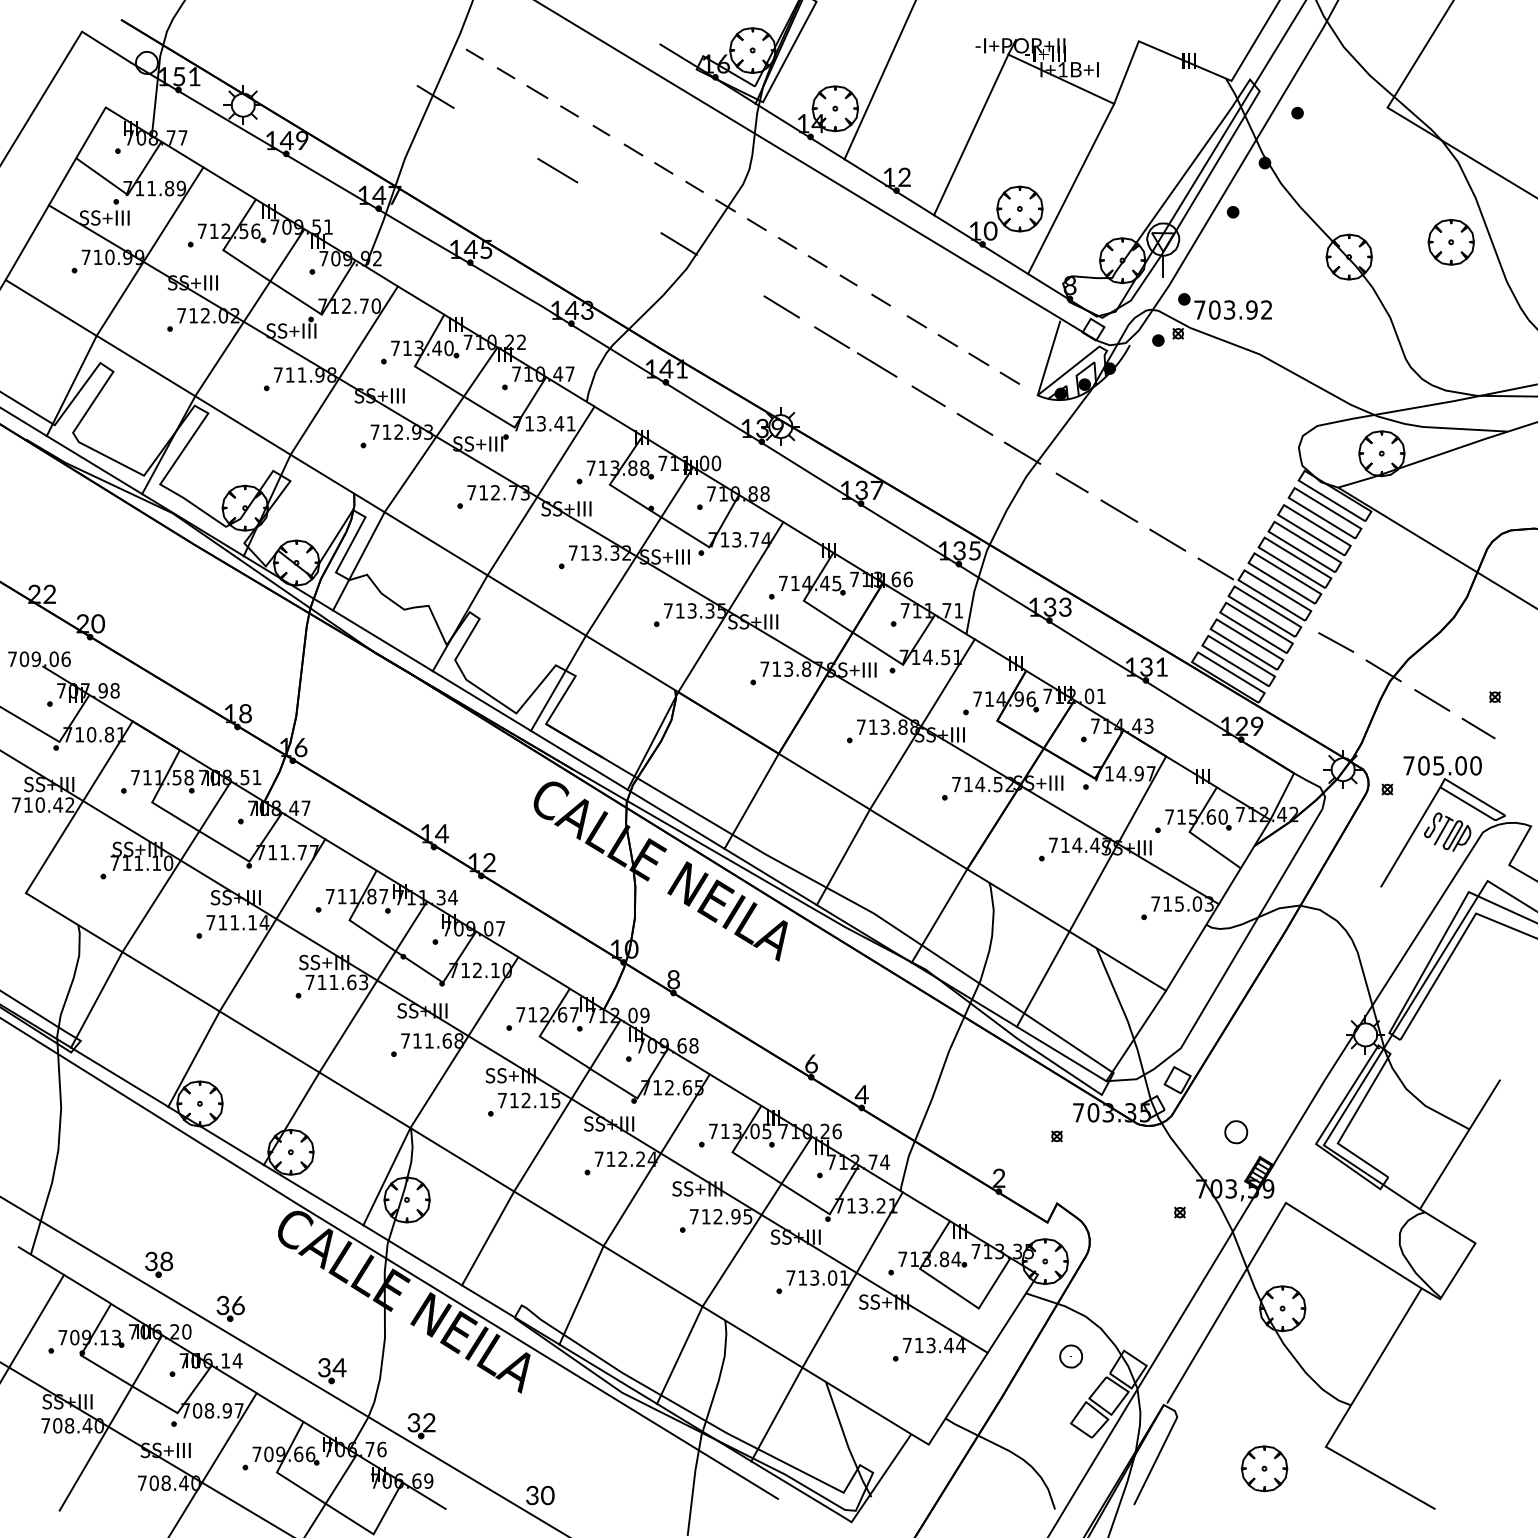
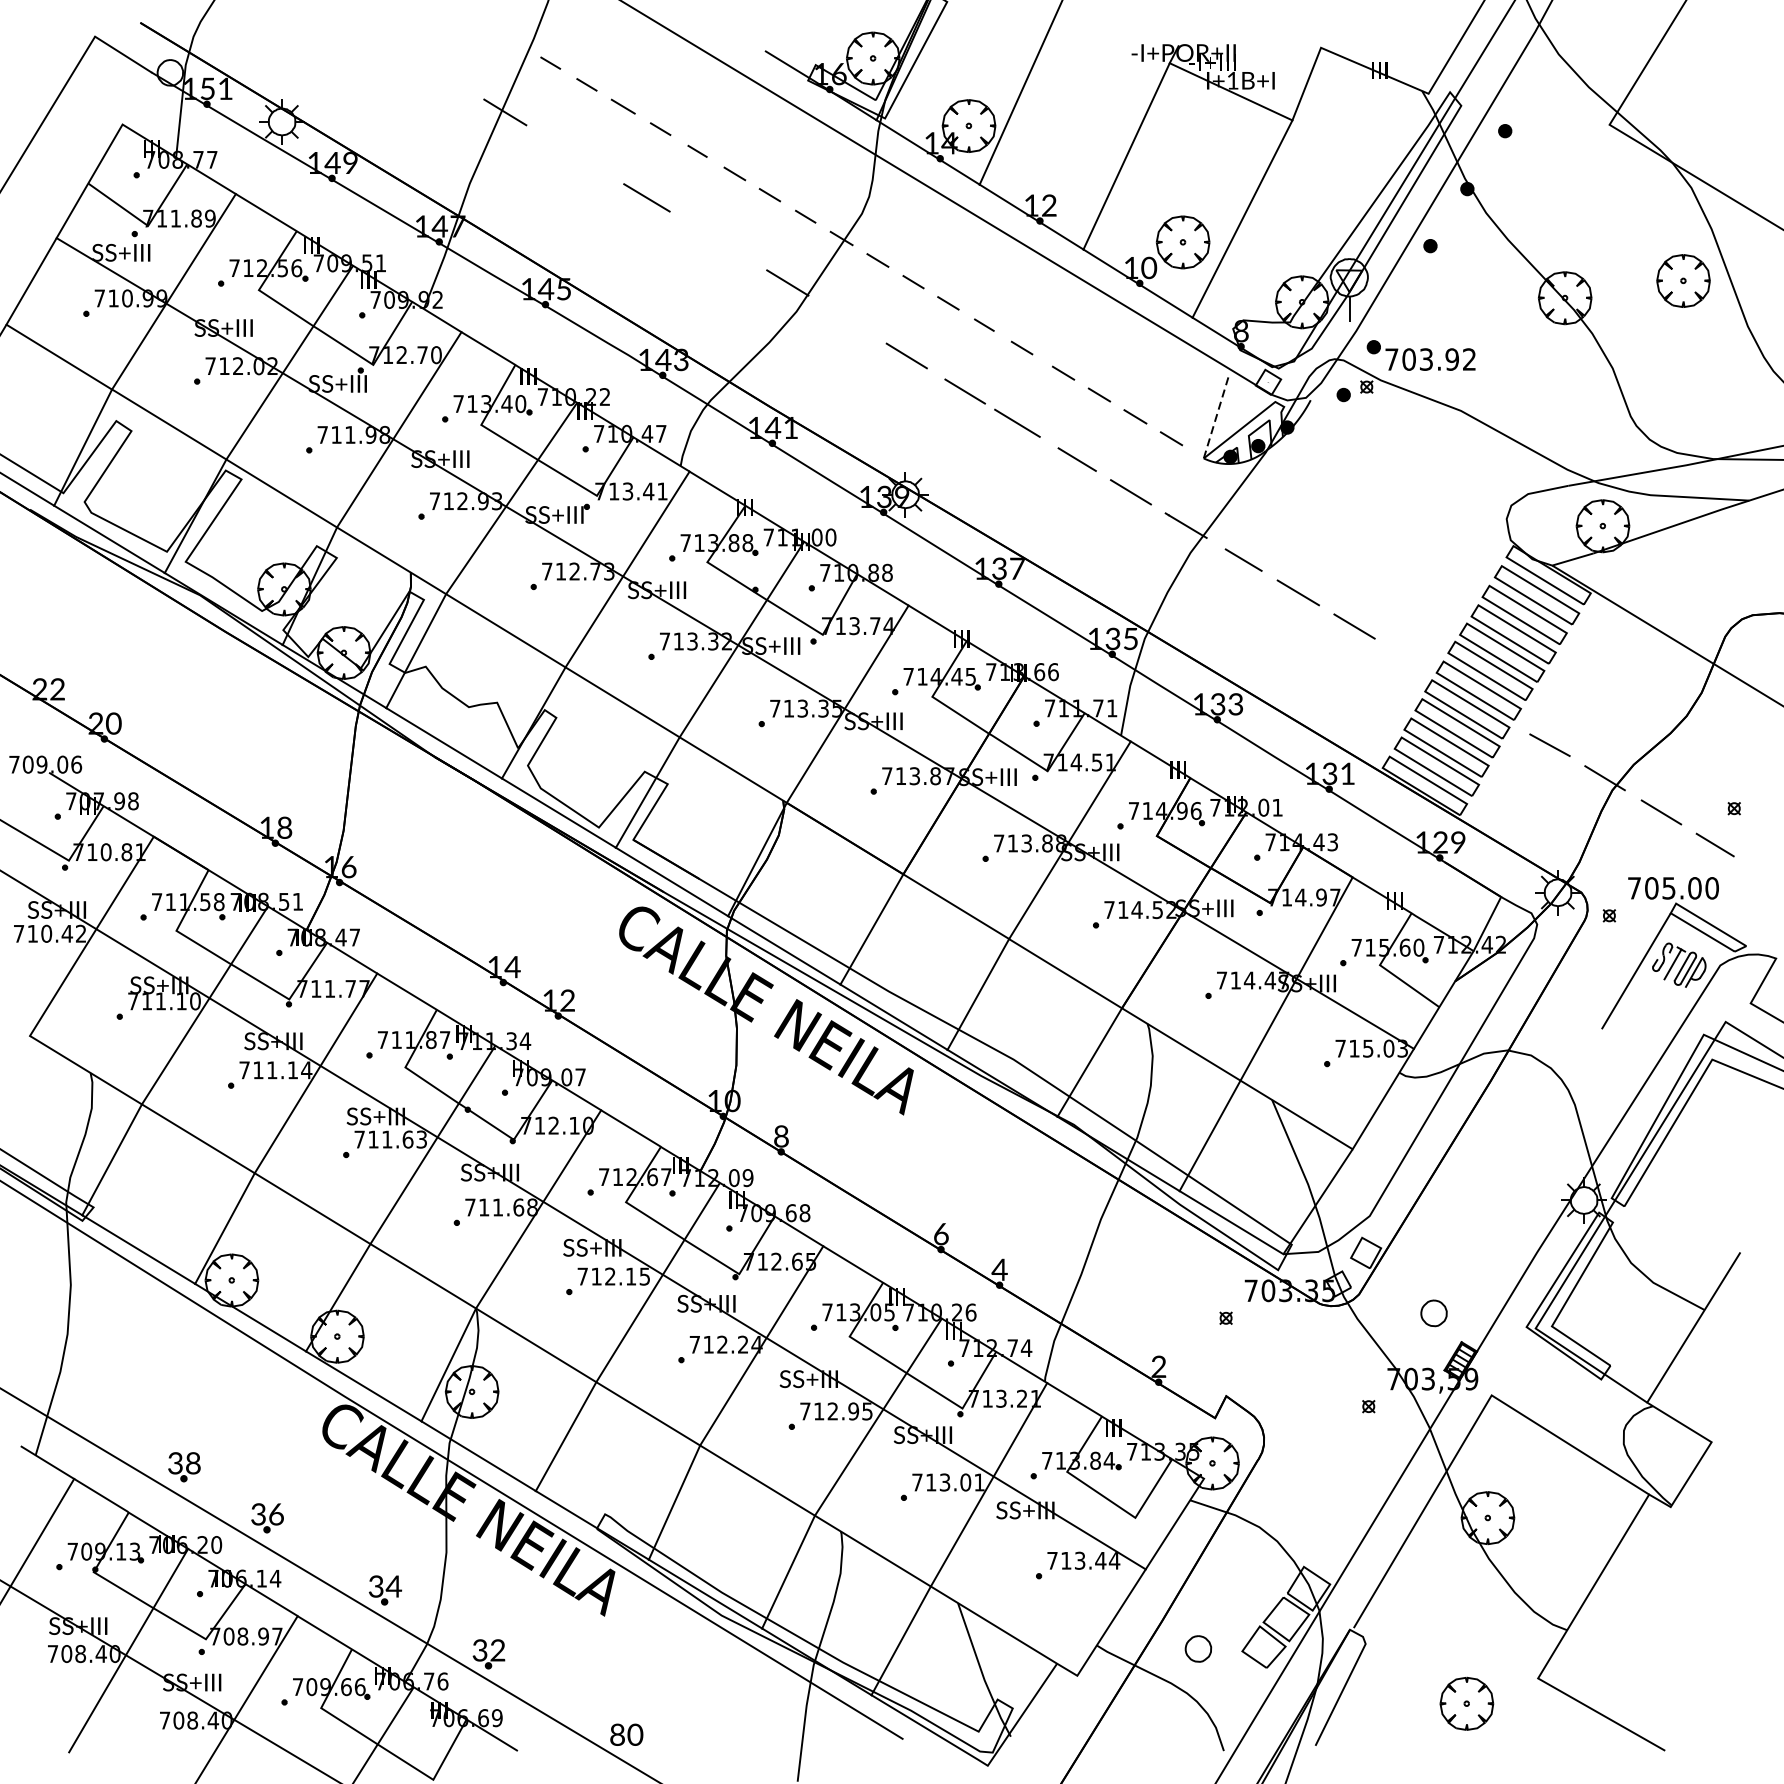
line: (1049, 358) -> (1217, 415), solid -> dashed
line: (1215, 568) -> (1409, 659), removed
part: (1070, 1356) -> (1197, 1648), moved
text: (532, 1495) -> (617, 1734), 30 -> 80

